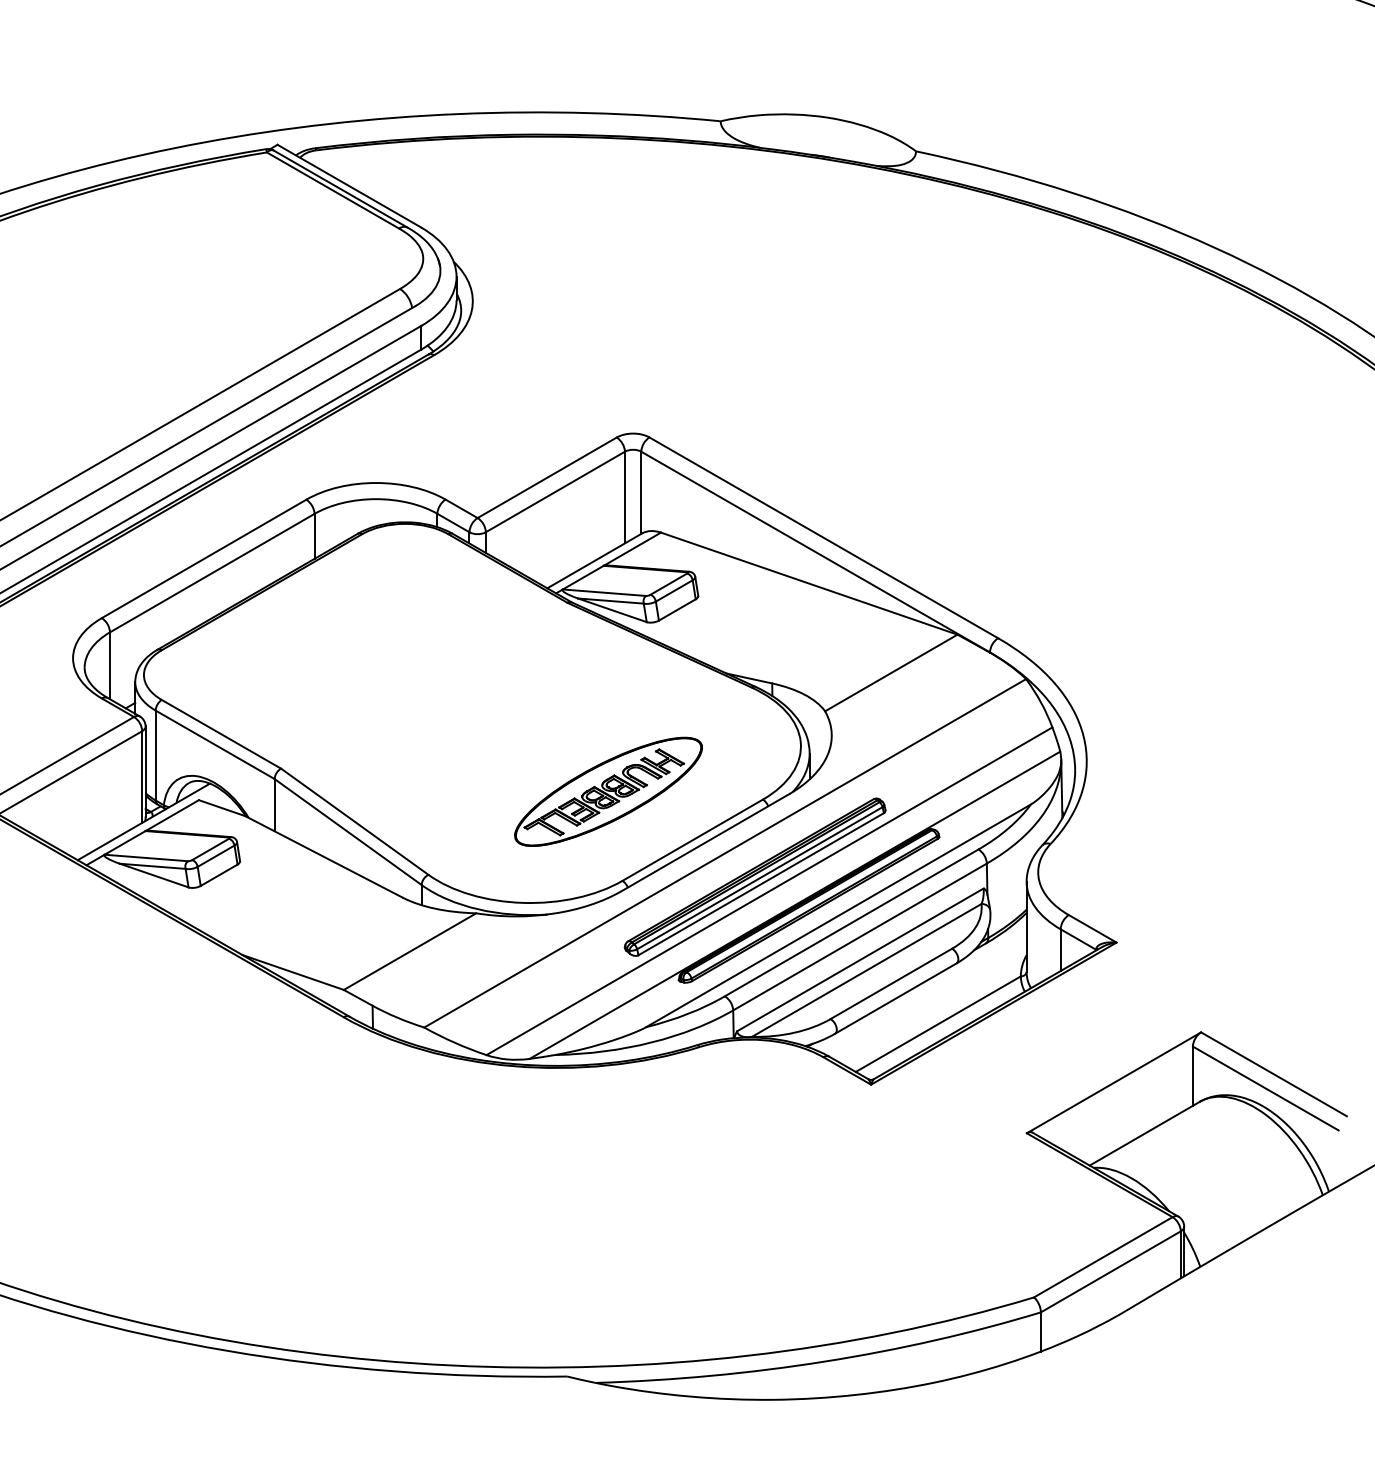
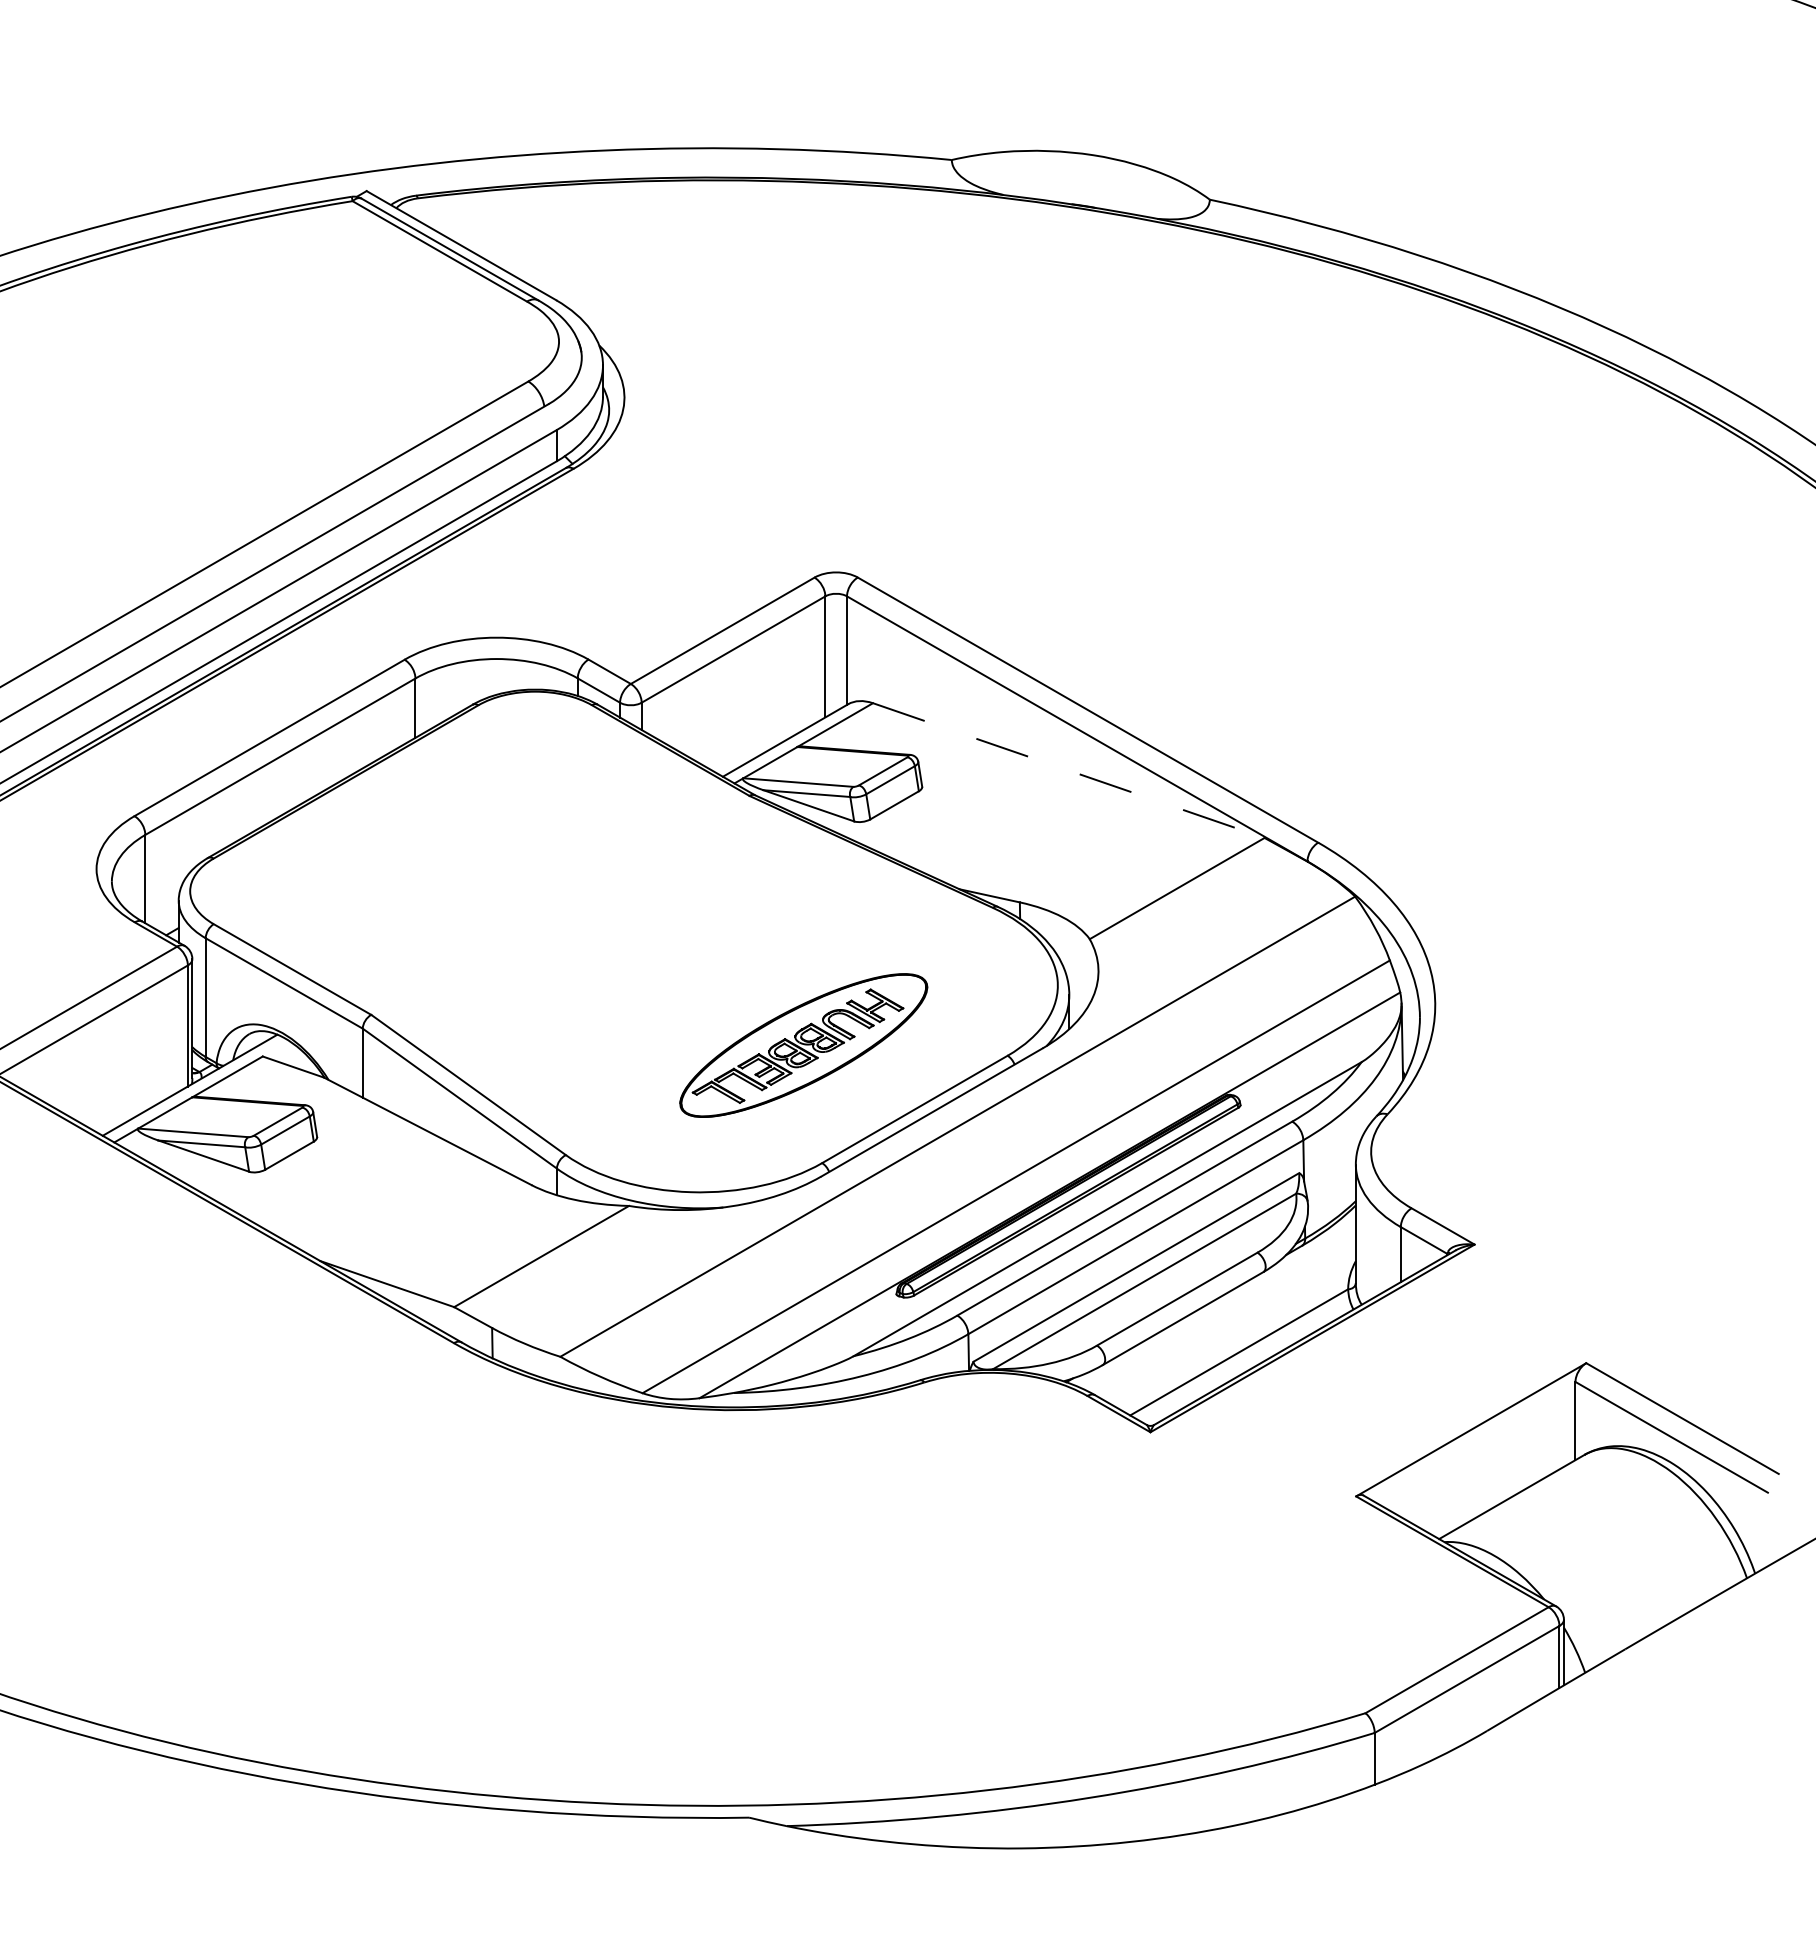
line: (809, 583) -> (1069, 770), solid -> dashed
part: (754, 876) -> (996, 1157), removed

